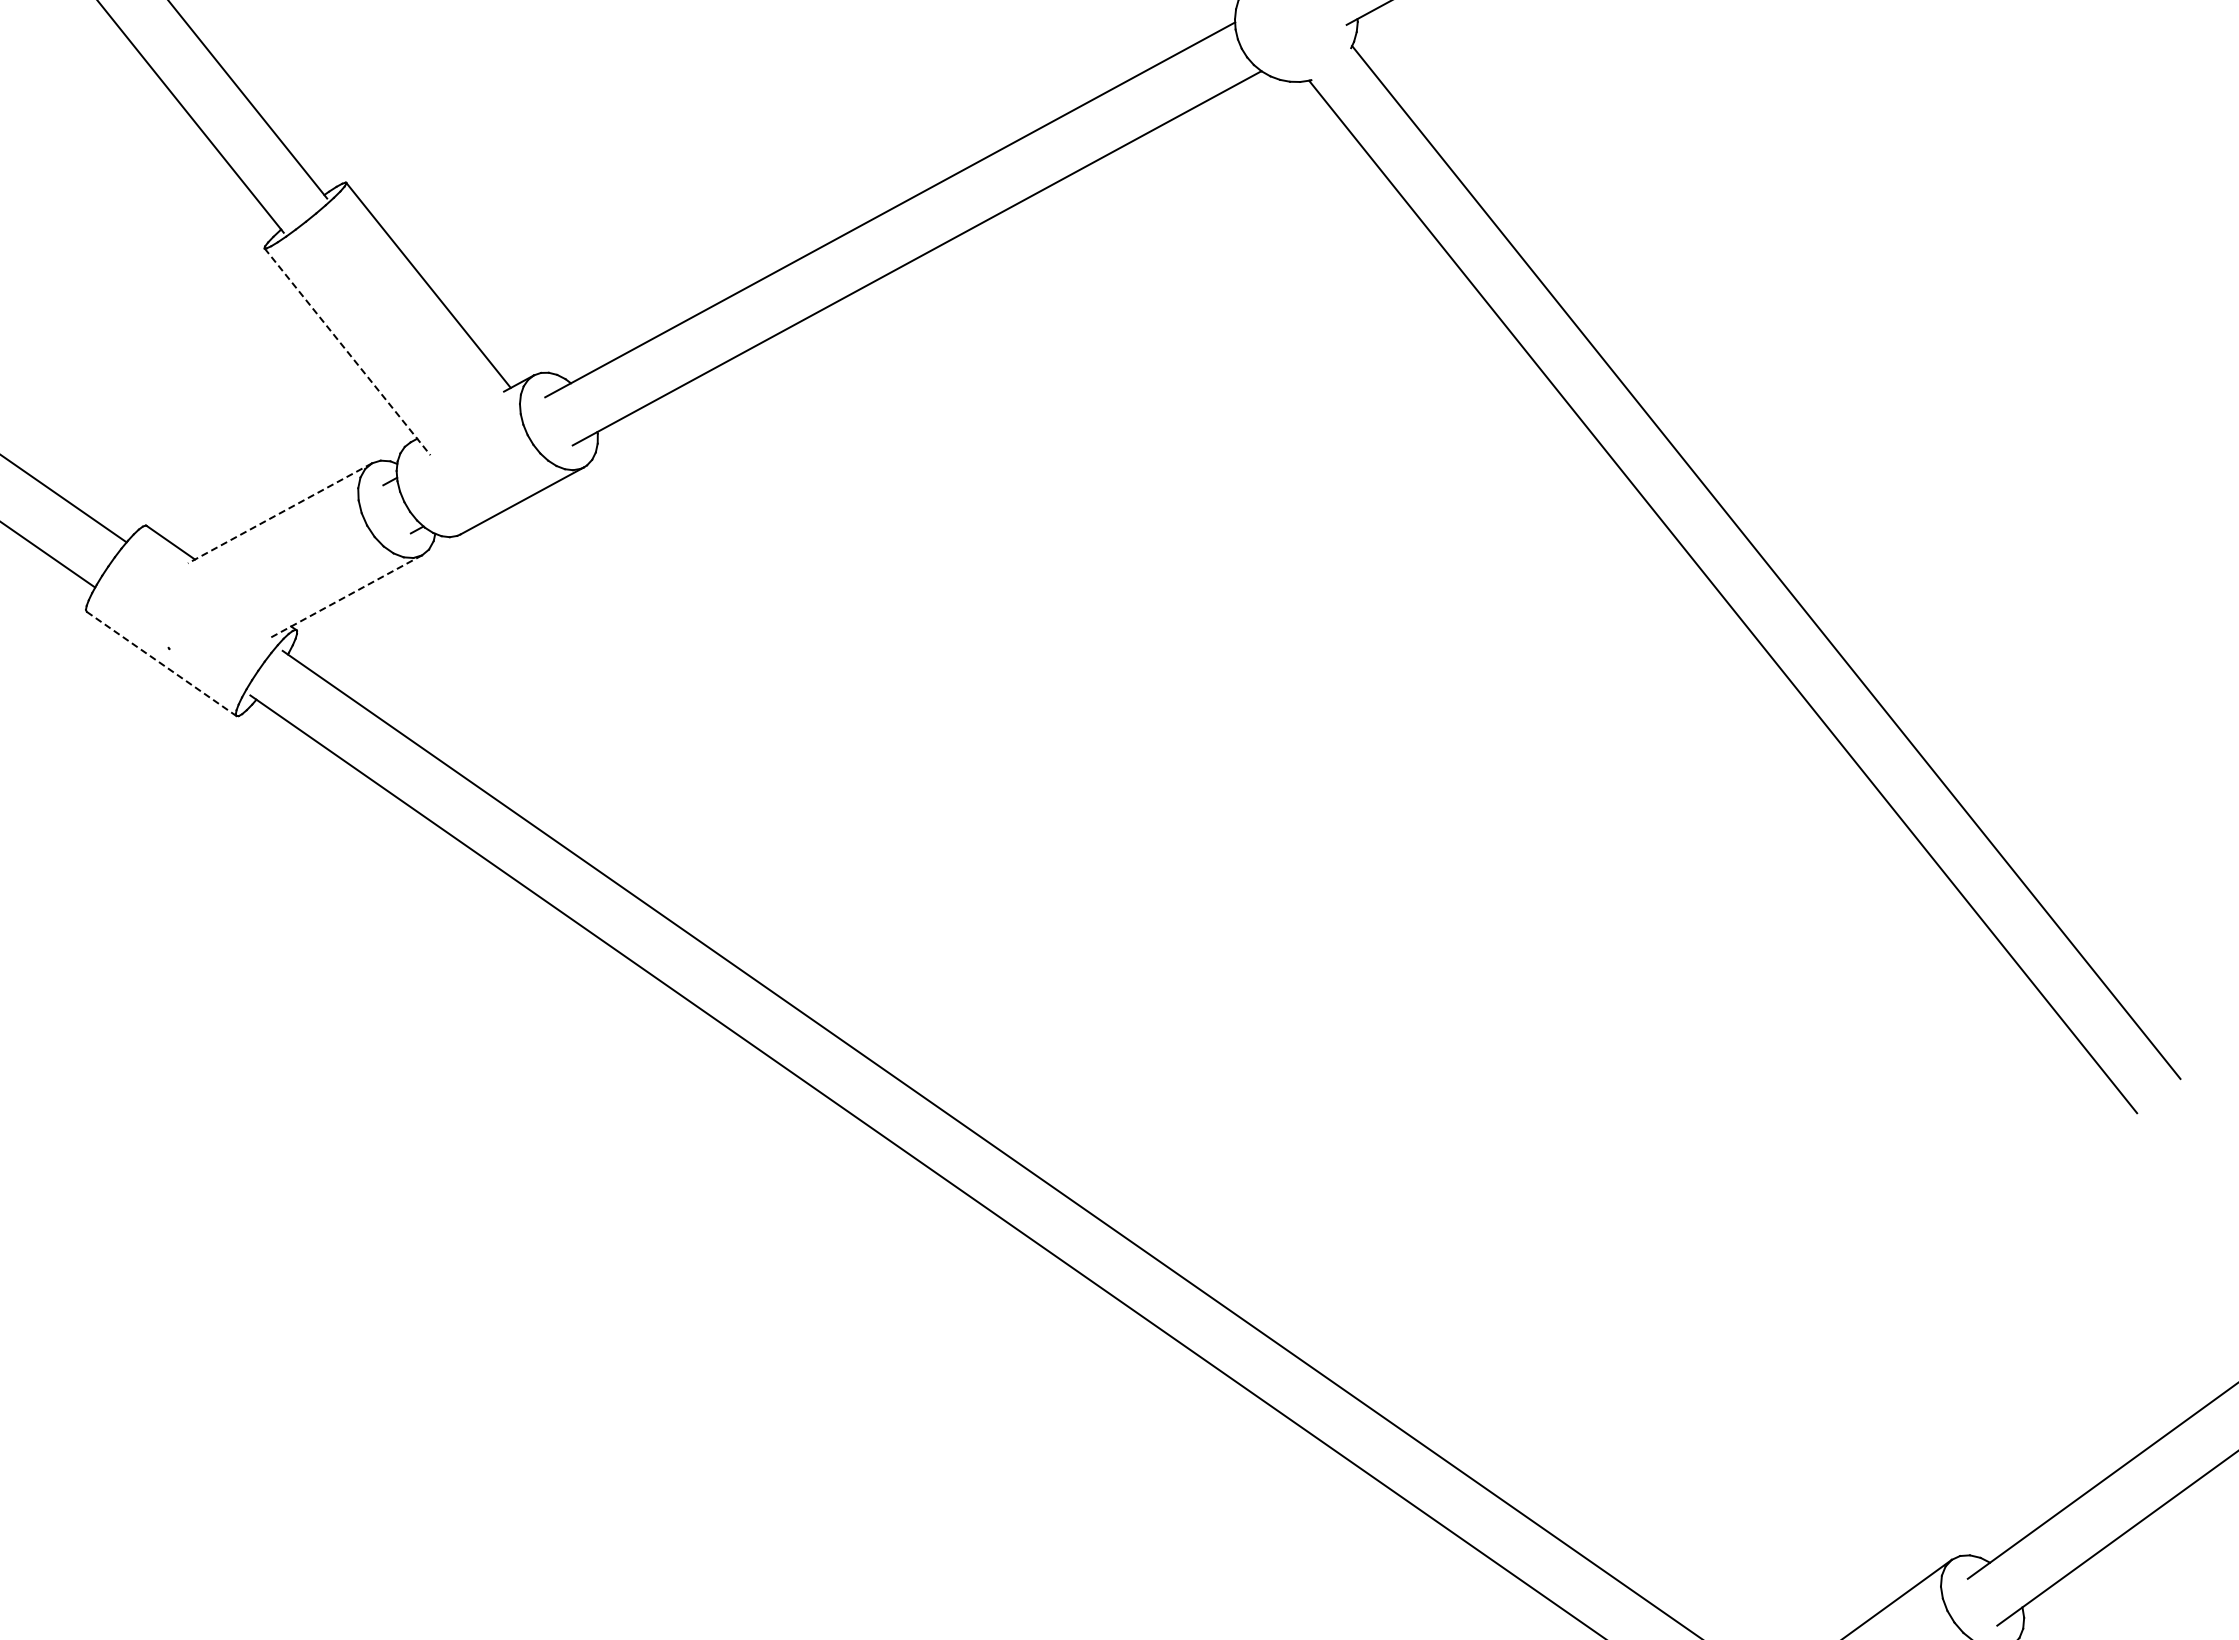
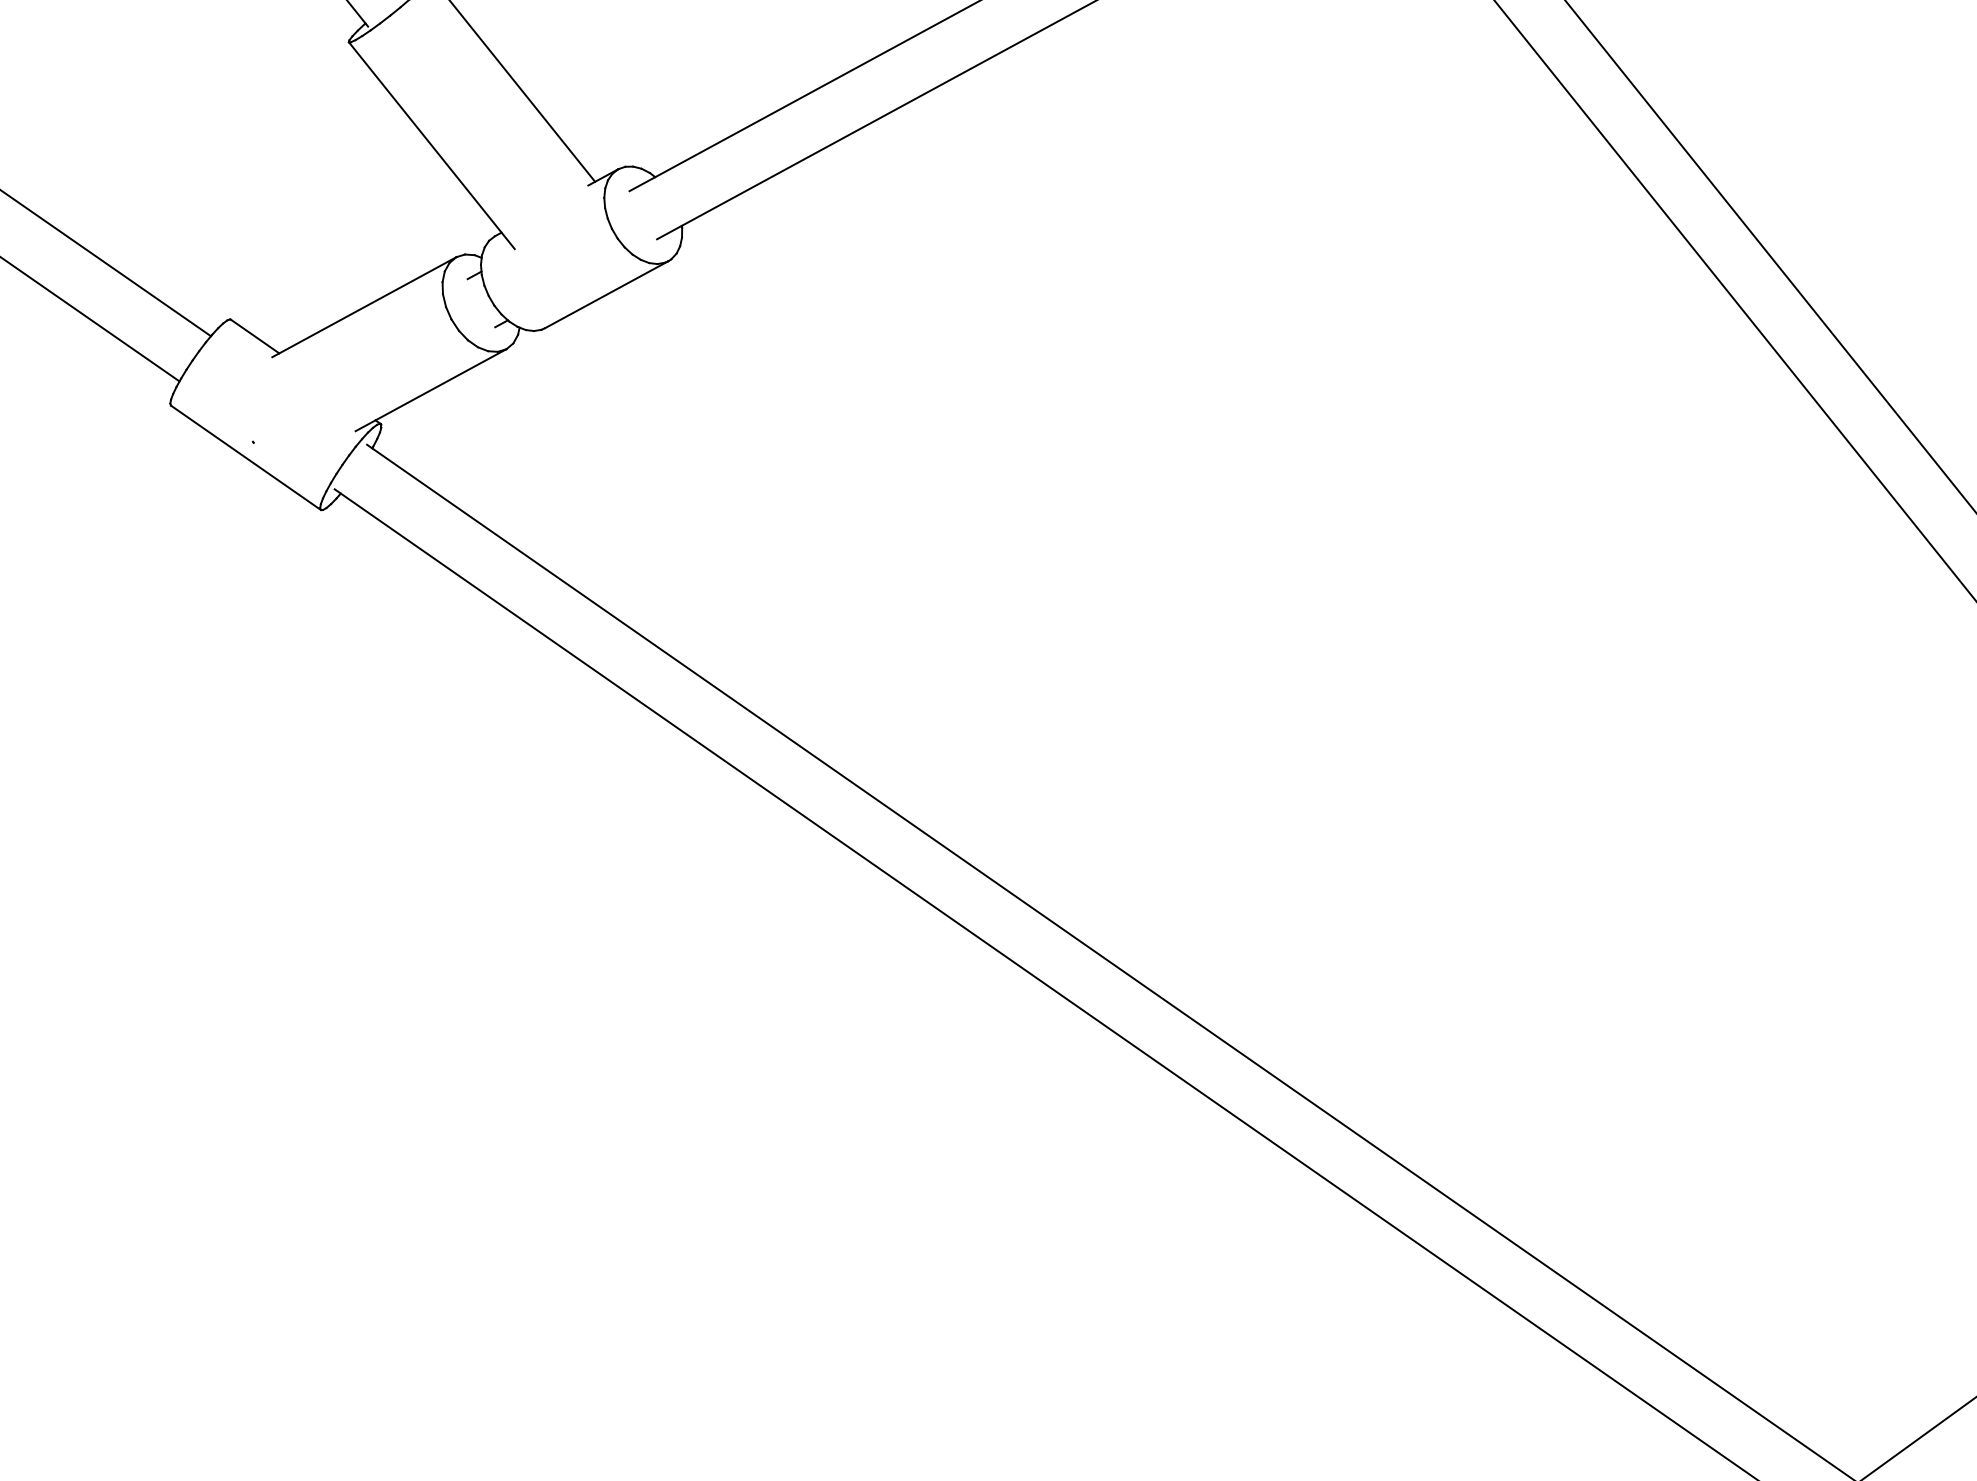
line: (347, 351) -> (431, 145), dashed -> solid
line: (280, 513) -> (364, 307), dashed -> solid
line: (346, 596) -> (430, 390), dashed -> solid
line: (162, 664) -> (246, 458), dashed -> solid

